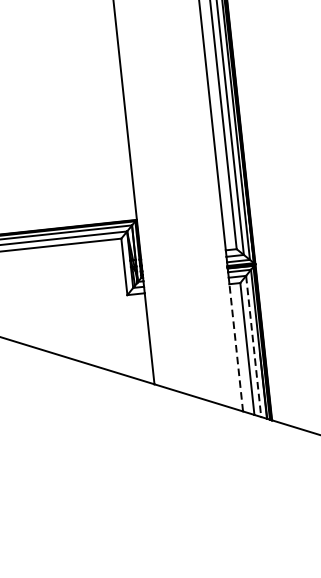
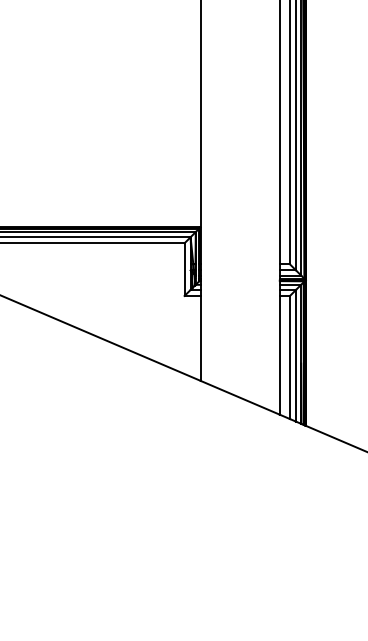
line: (235, 346) -> (279, 354), dashed -> solid
line: (254, 346) -> (296, 355), dashed -> solid

